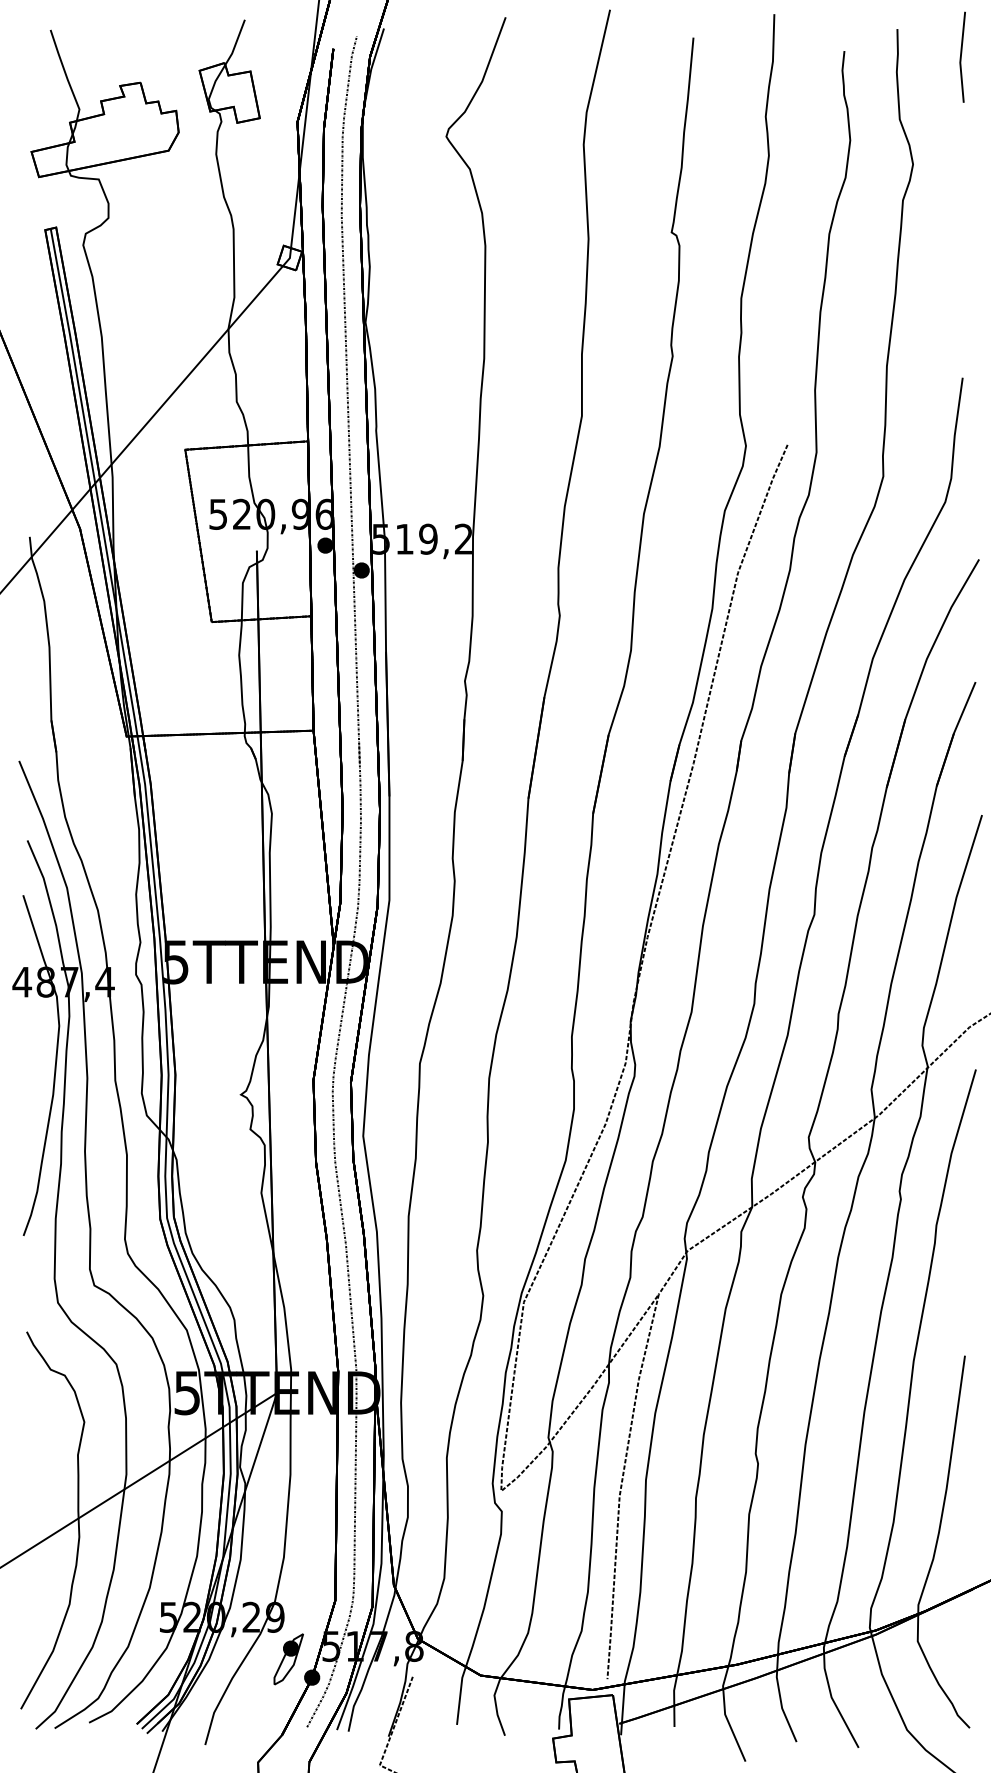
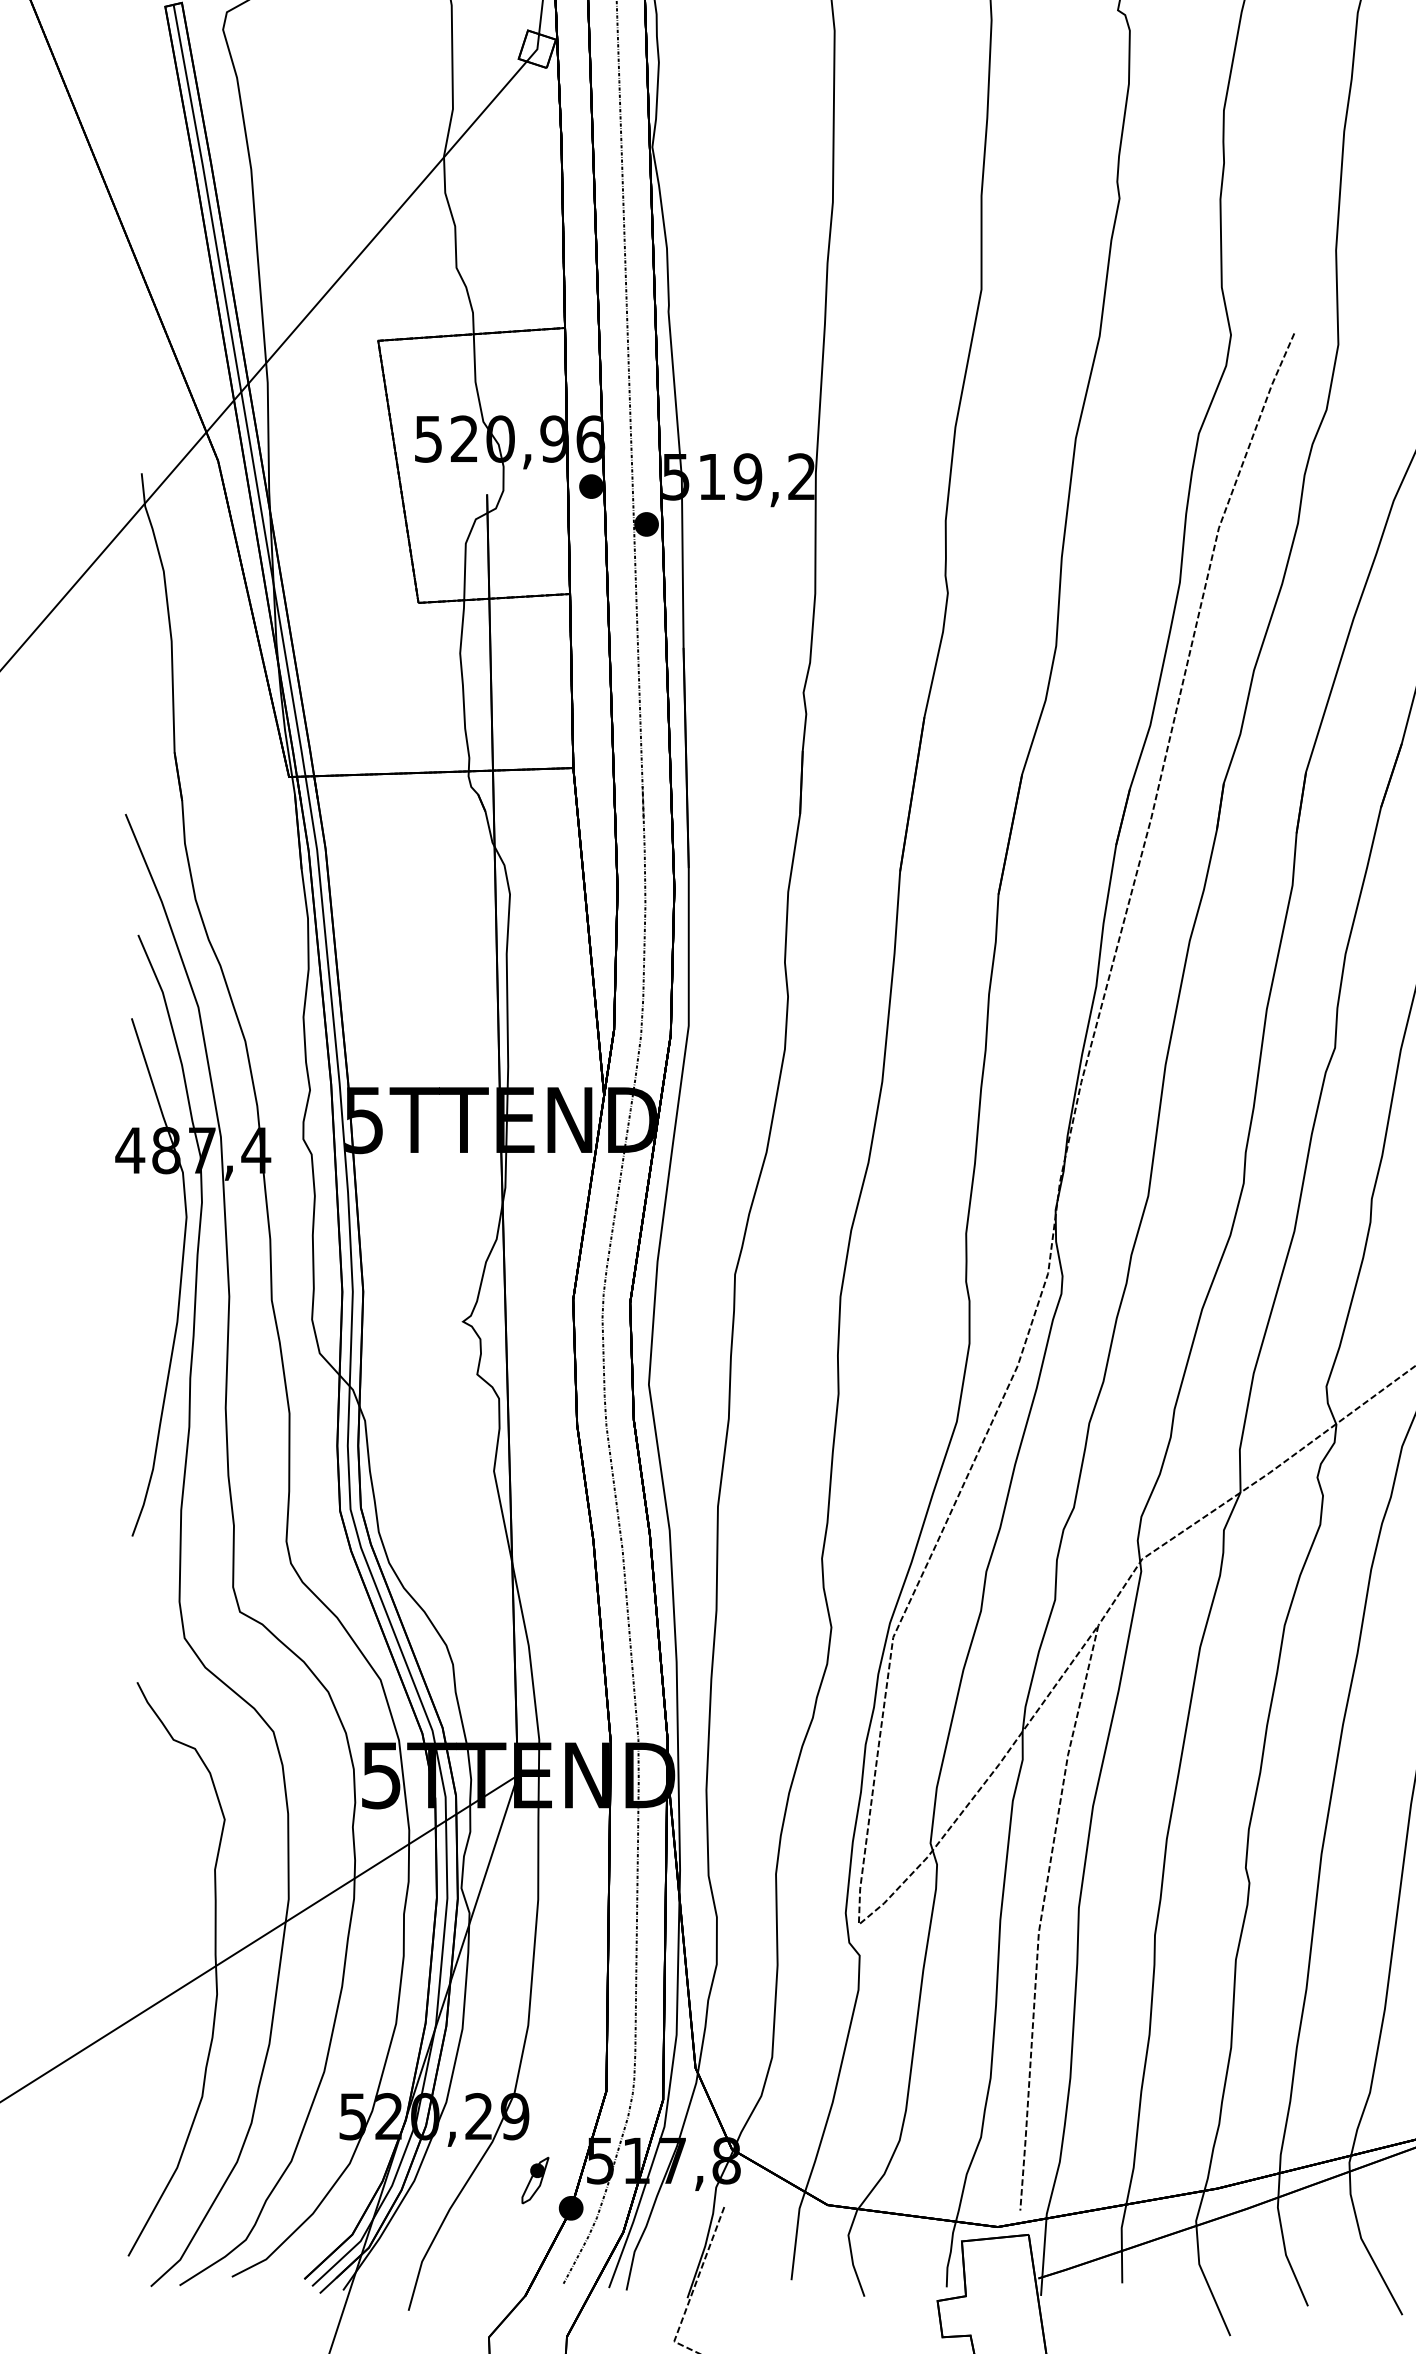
part: (288, 1659) -> (535, 2180), size x0.6

